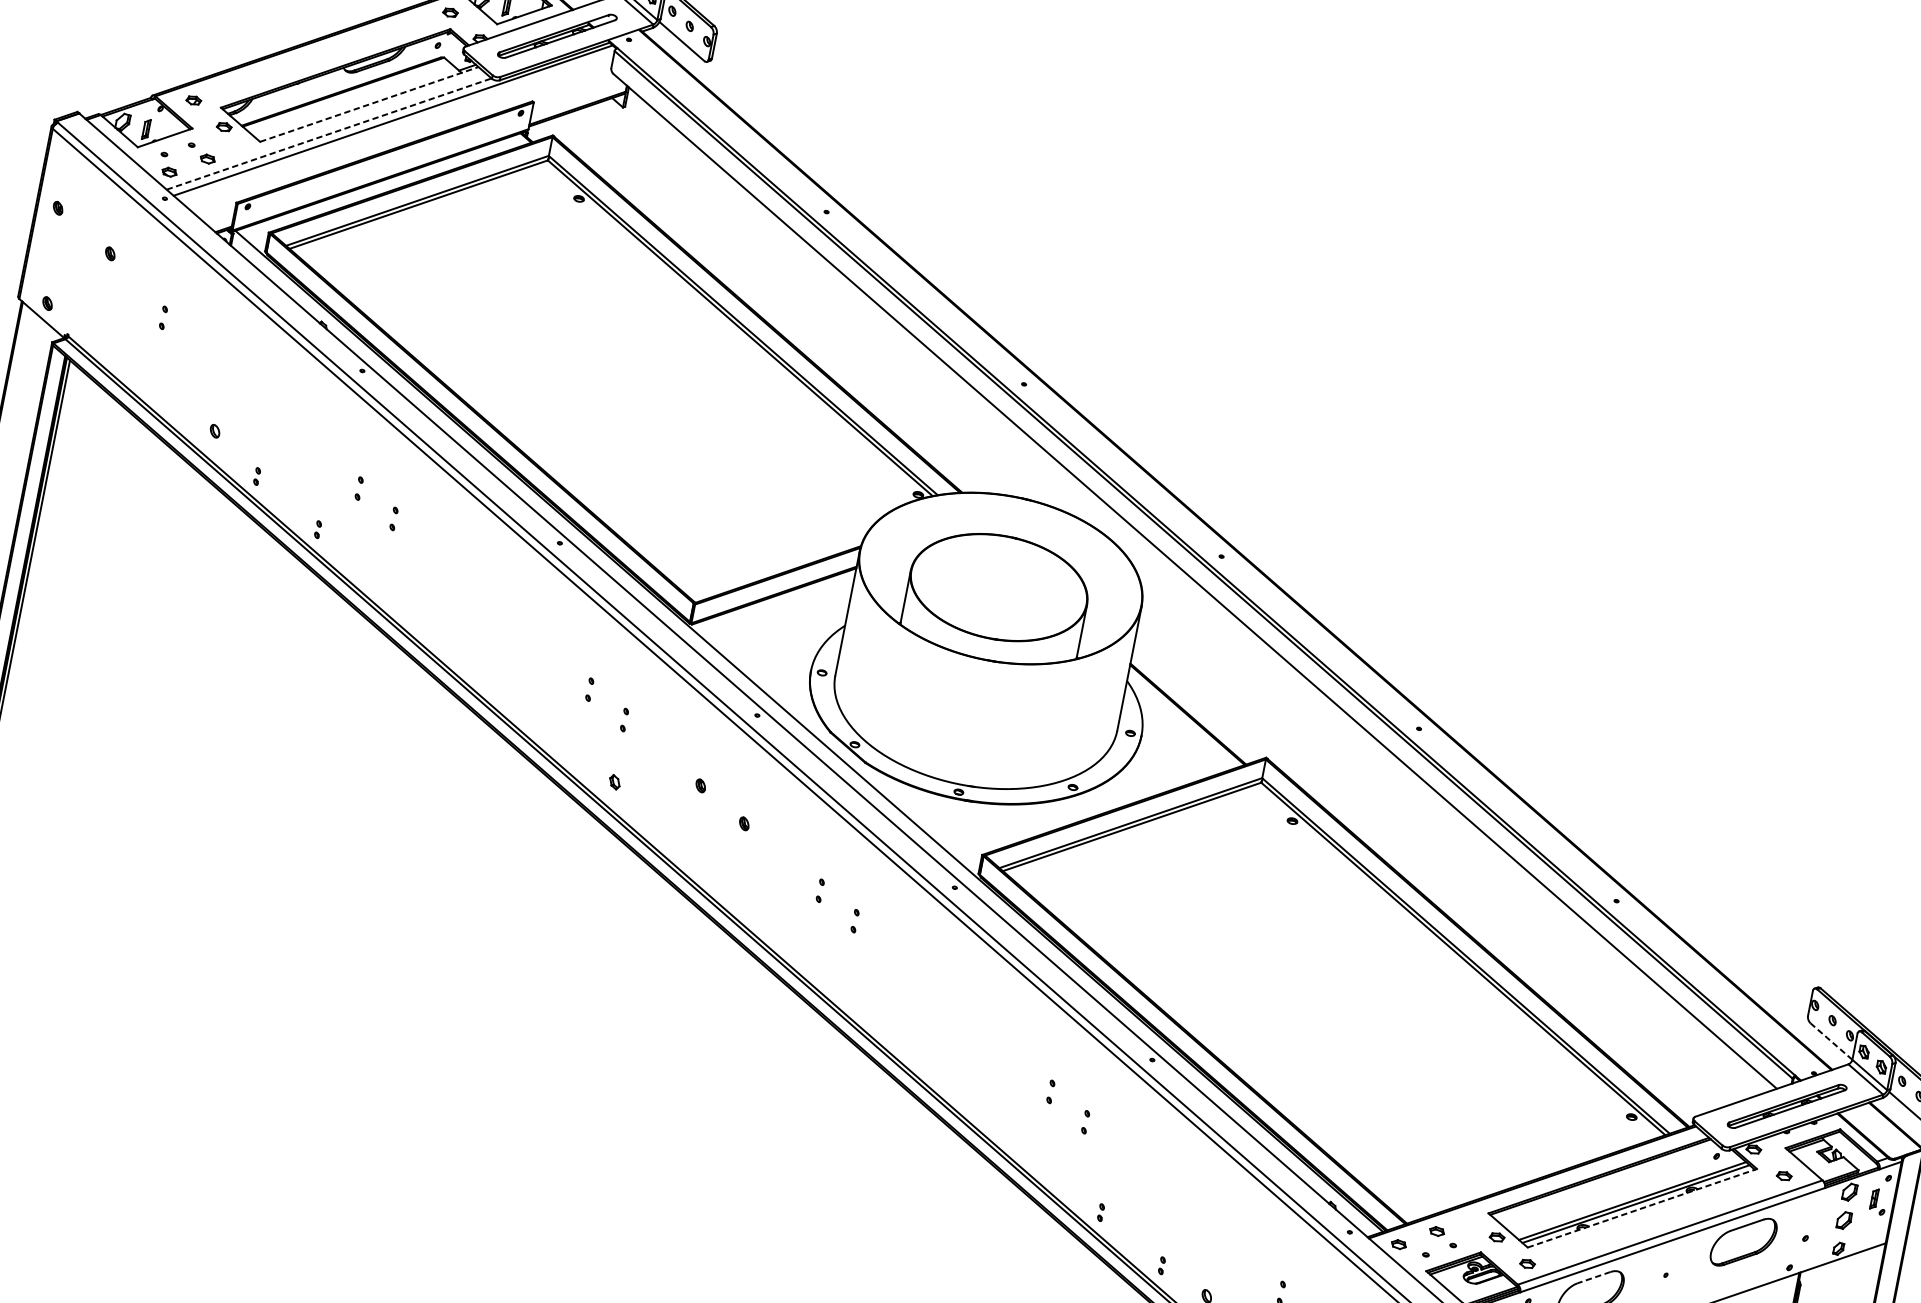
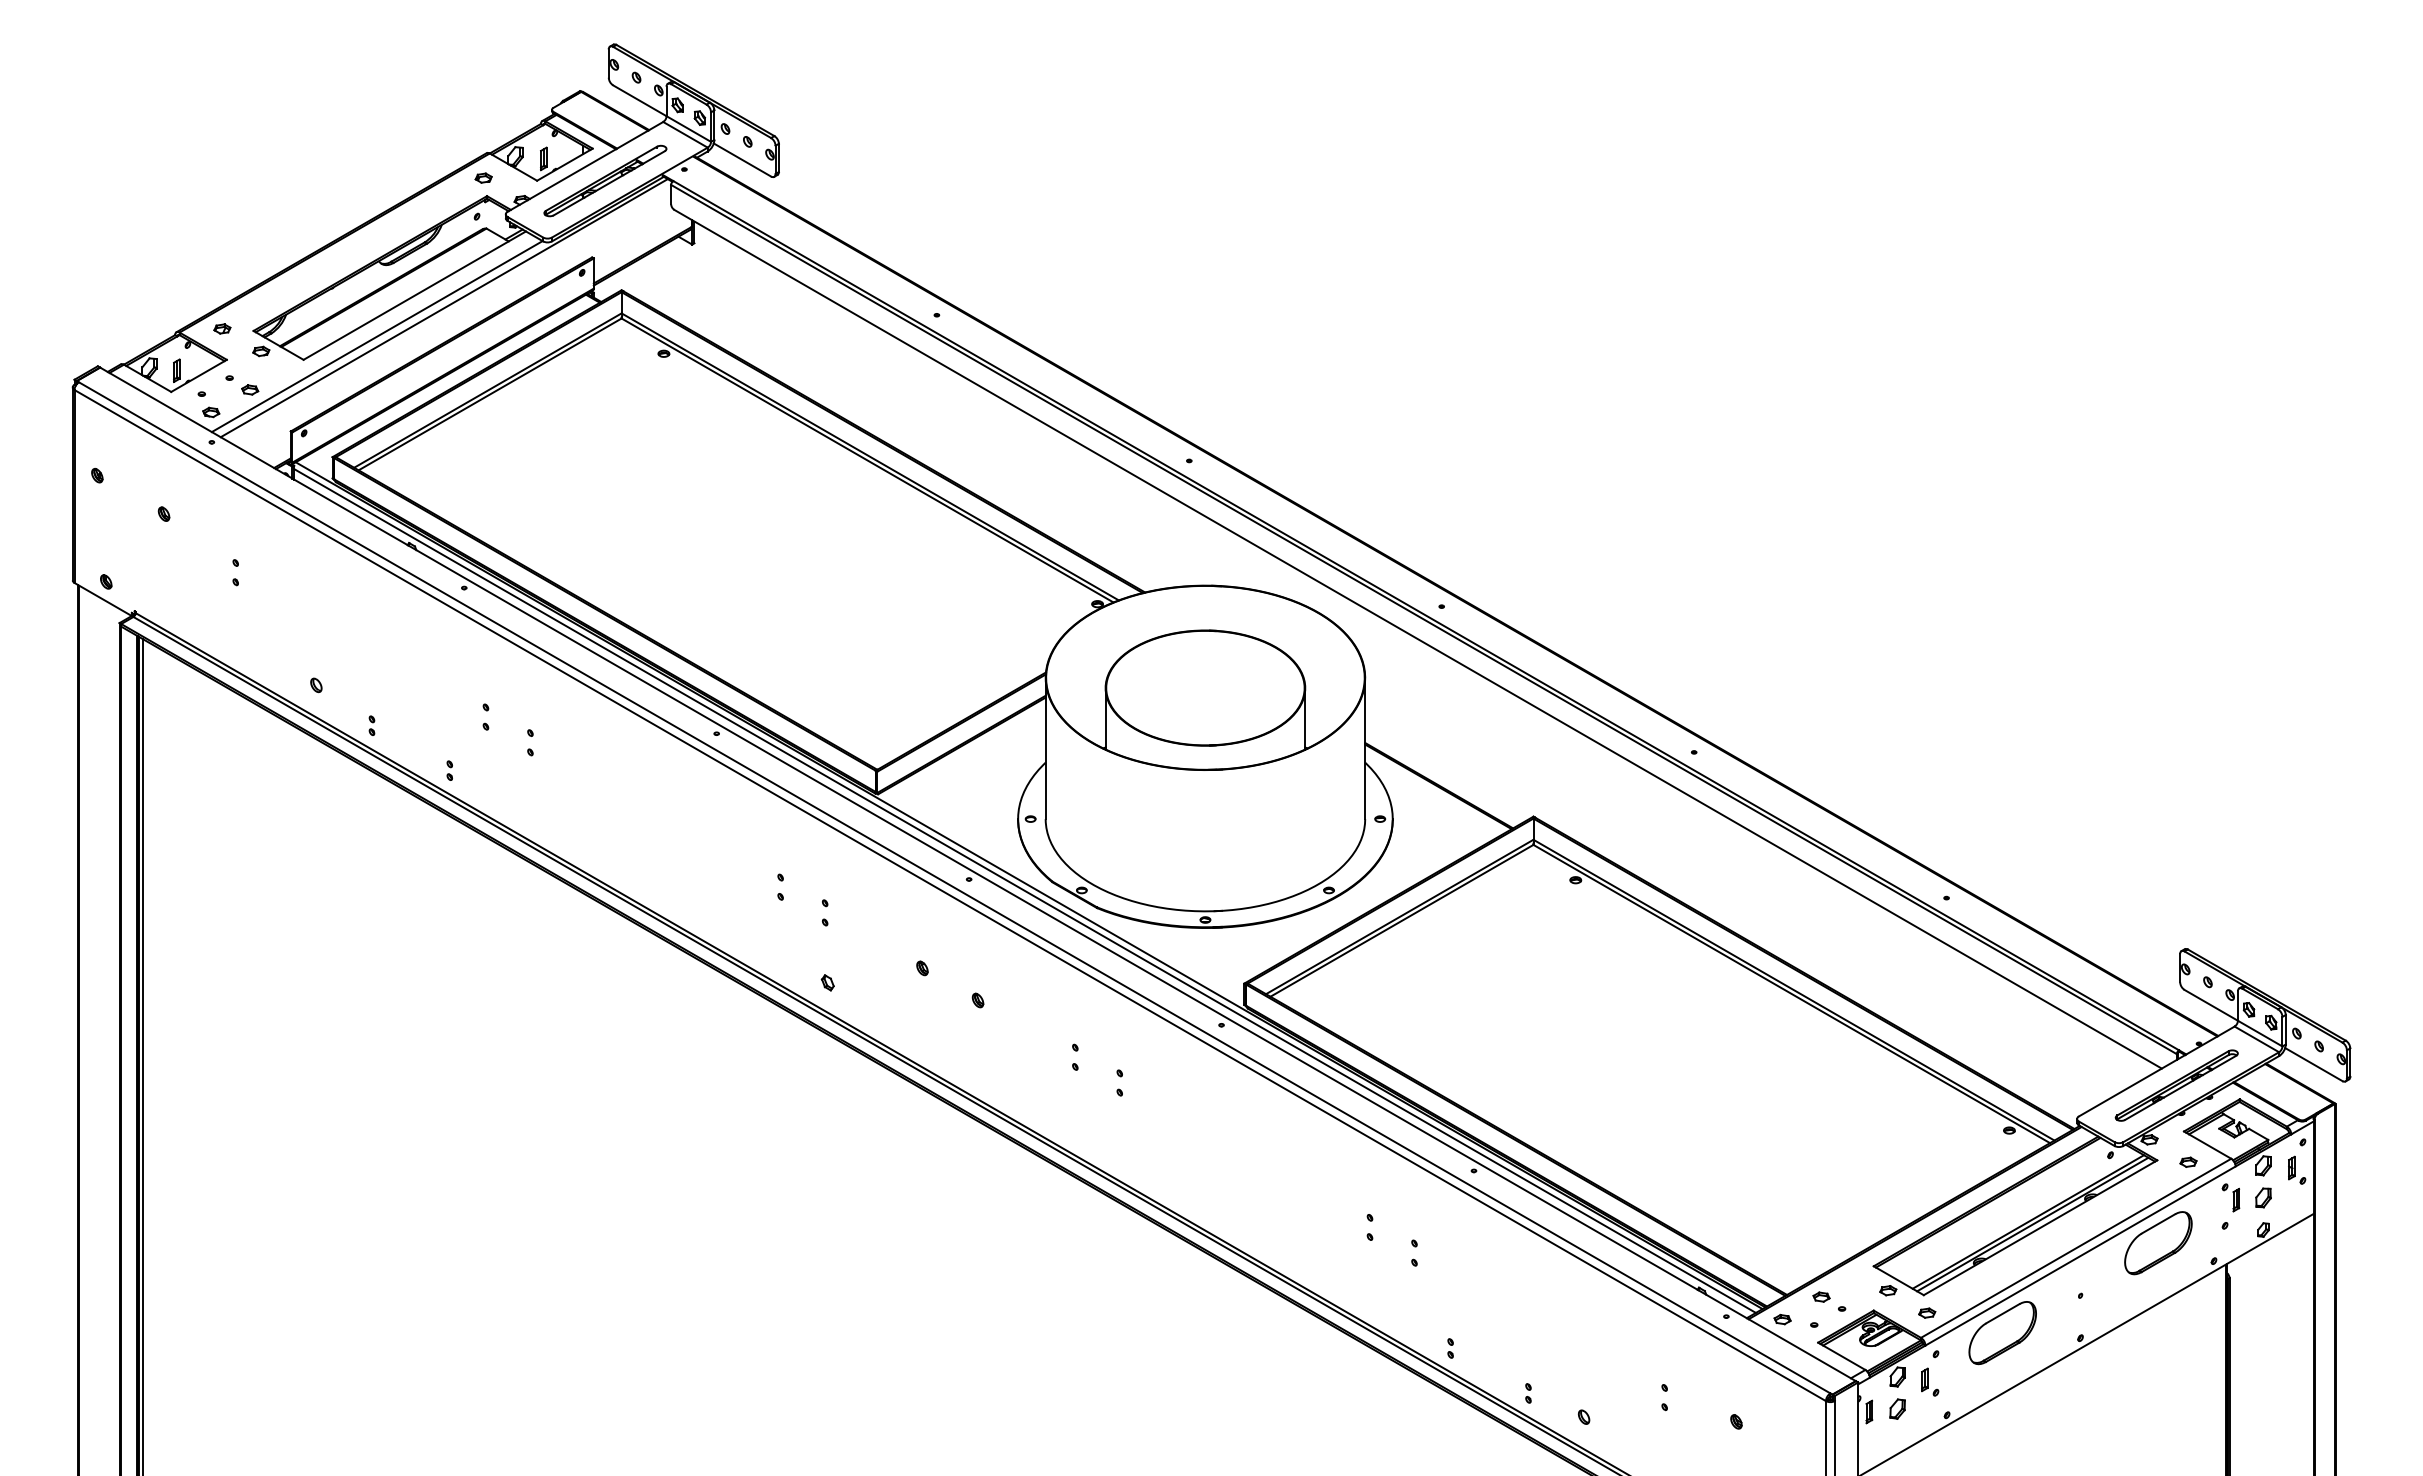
line: (370, 104) -> (415, 295), dashed -> solid
line: (329, 134) -> (377, 336), dashed -> solid
line: (804, 734) -> (1024, 890), added
line: (1831, 1041) -> (2211, 1005), dashed -> solid
line: (1642, 1208) -> (2040, 1227), dashed -> solid
part: (1815, 1214) -> (2230, 1197), added
line: (1593, 1278) -> (2002, 1314), dashed -> solid

